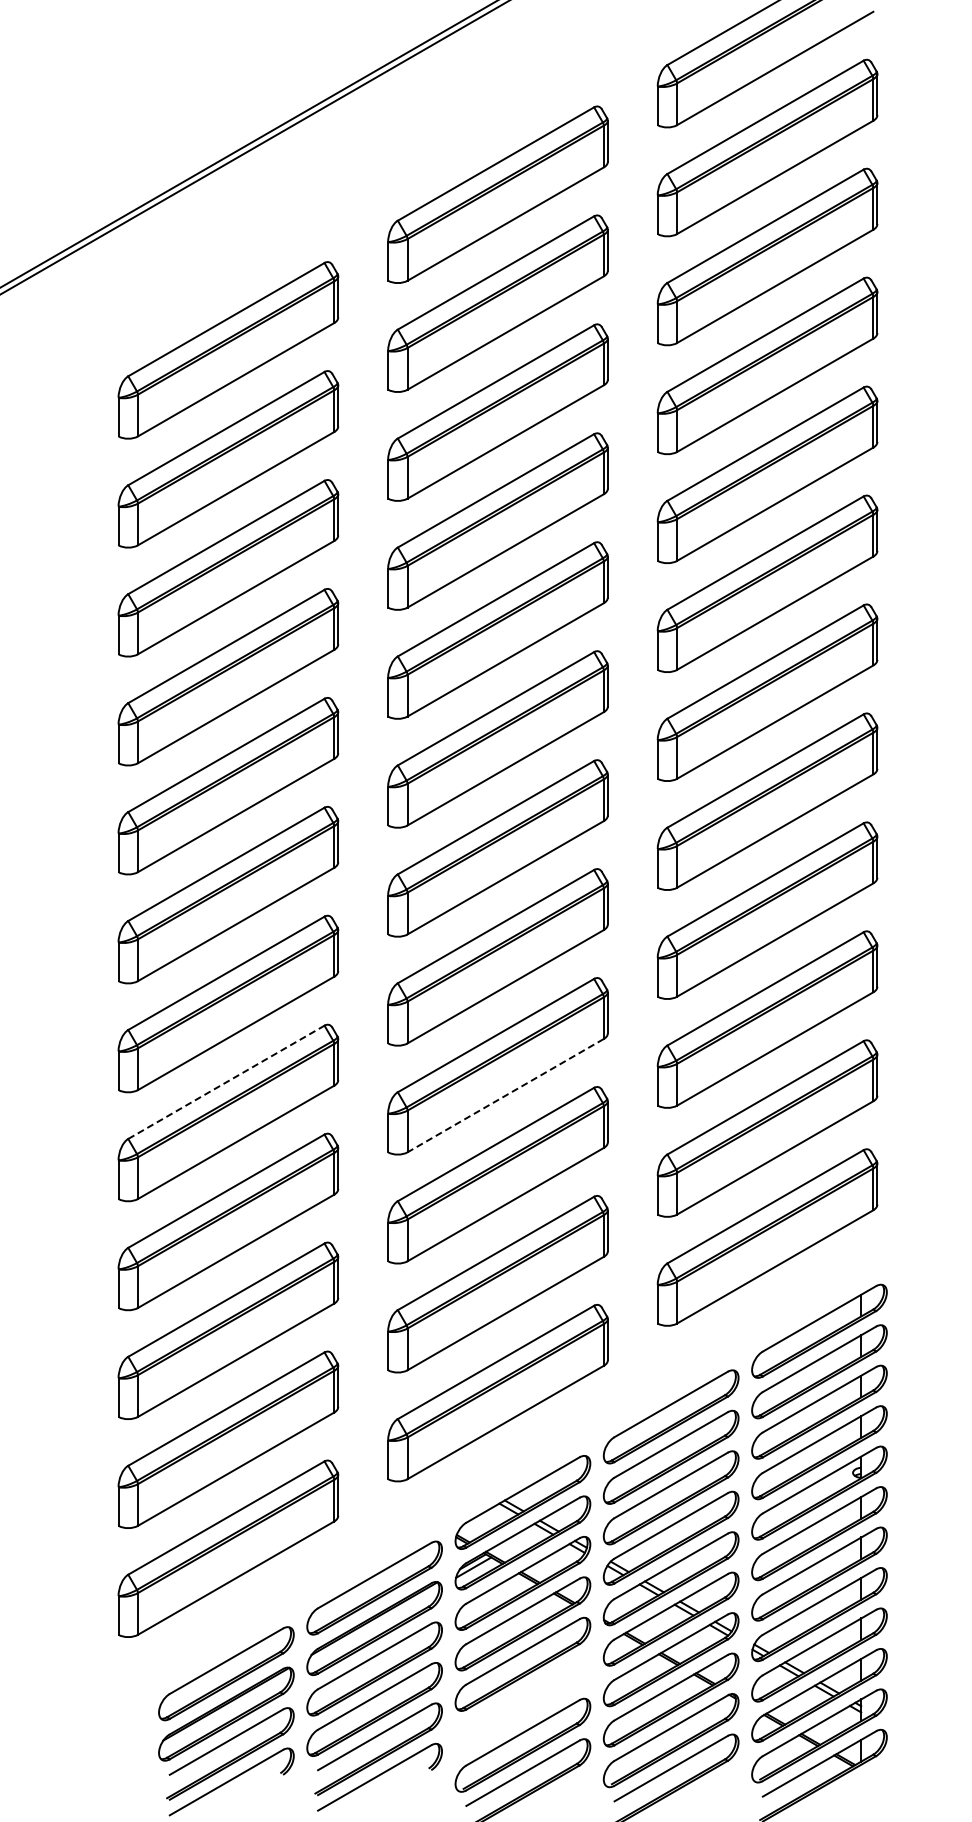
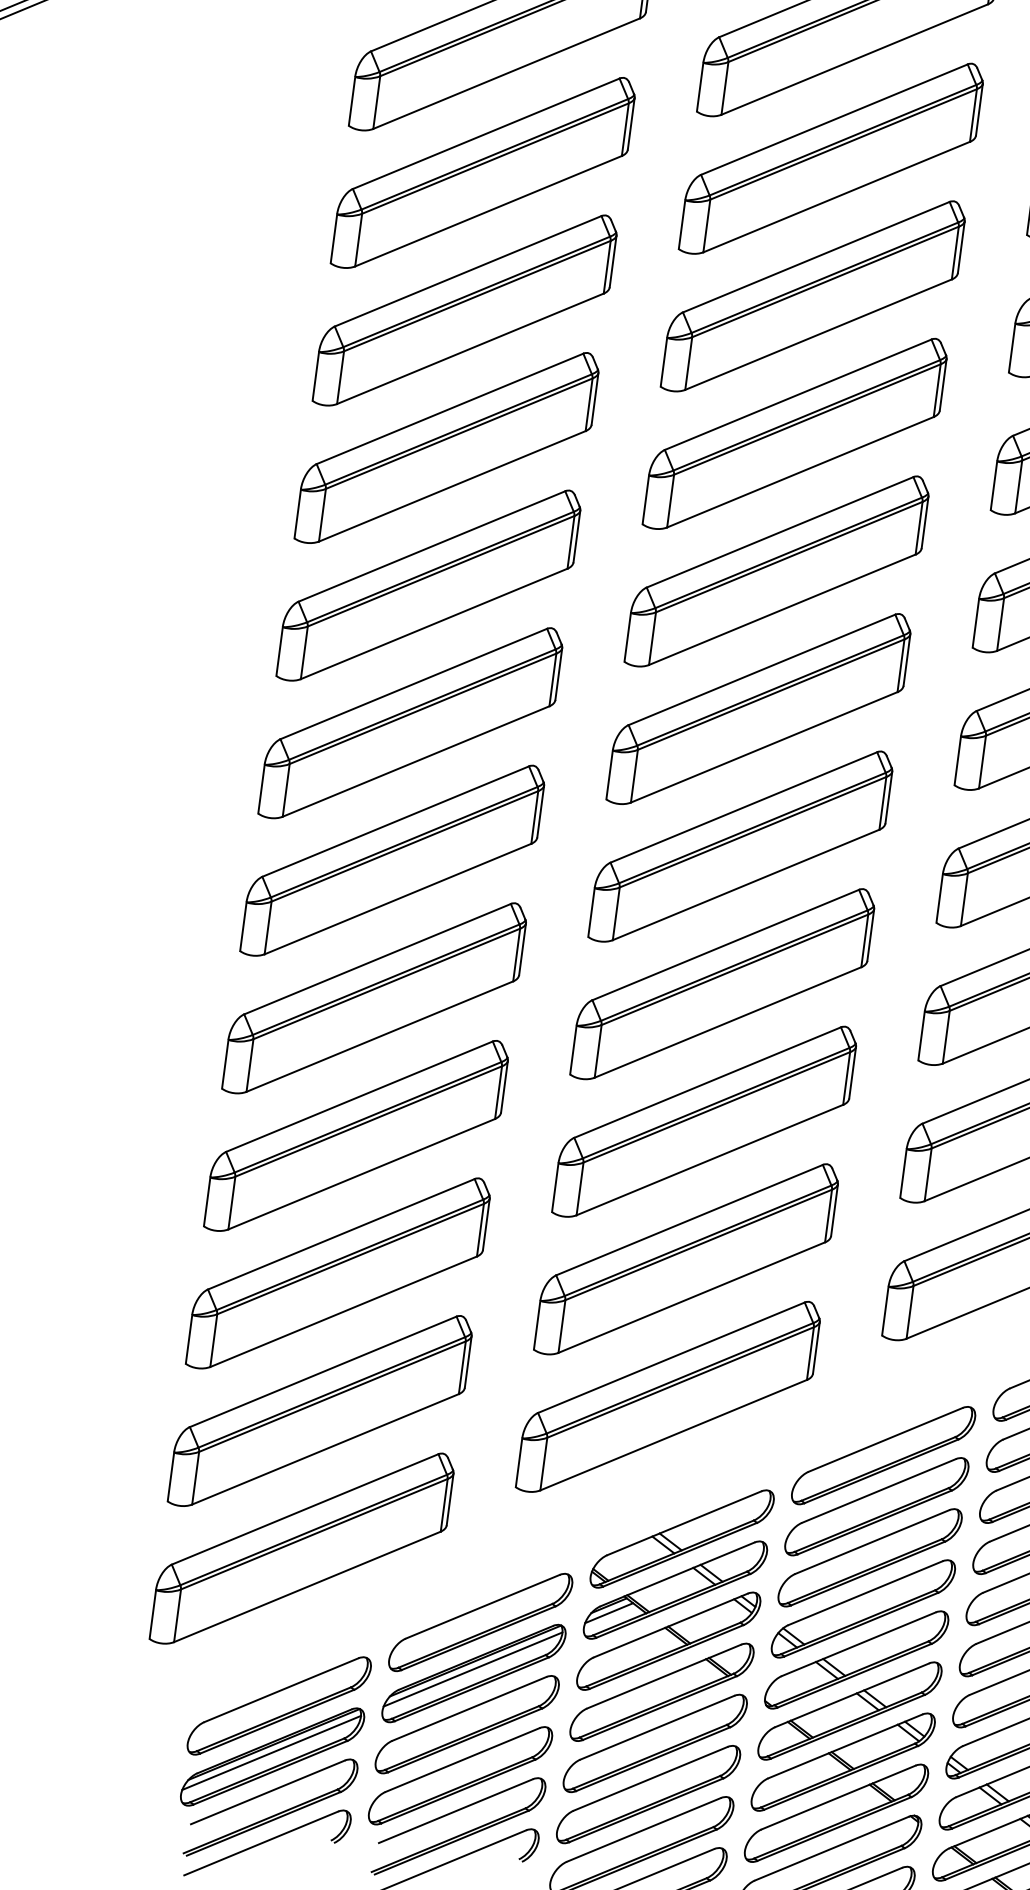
line: (226, 1082) -> (377, 959), dashed -> solid
line: (505, 1095) -> (727, 1022), dashed -> solid
line: (373, 1625) -> (473, 1669), added
part: (522, 1704) -> (648, 1794), added
line: (225, 1711) -> (271, 1753), added

